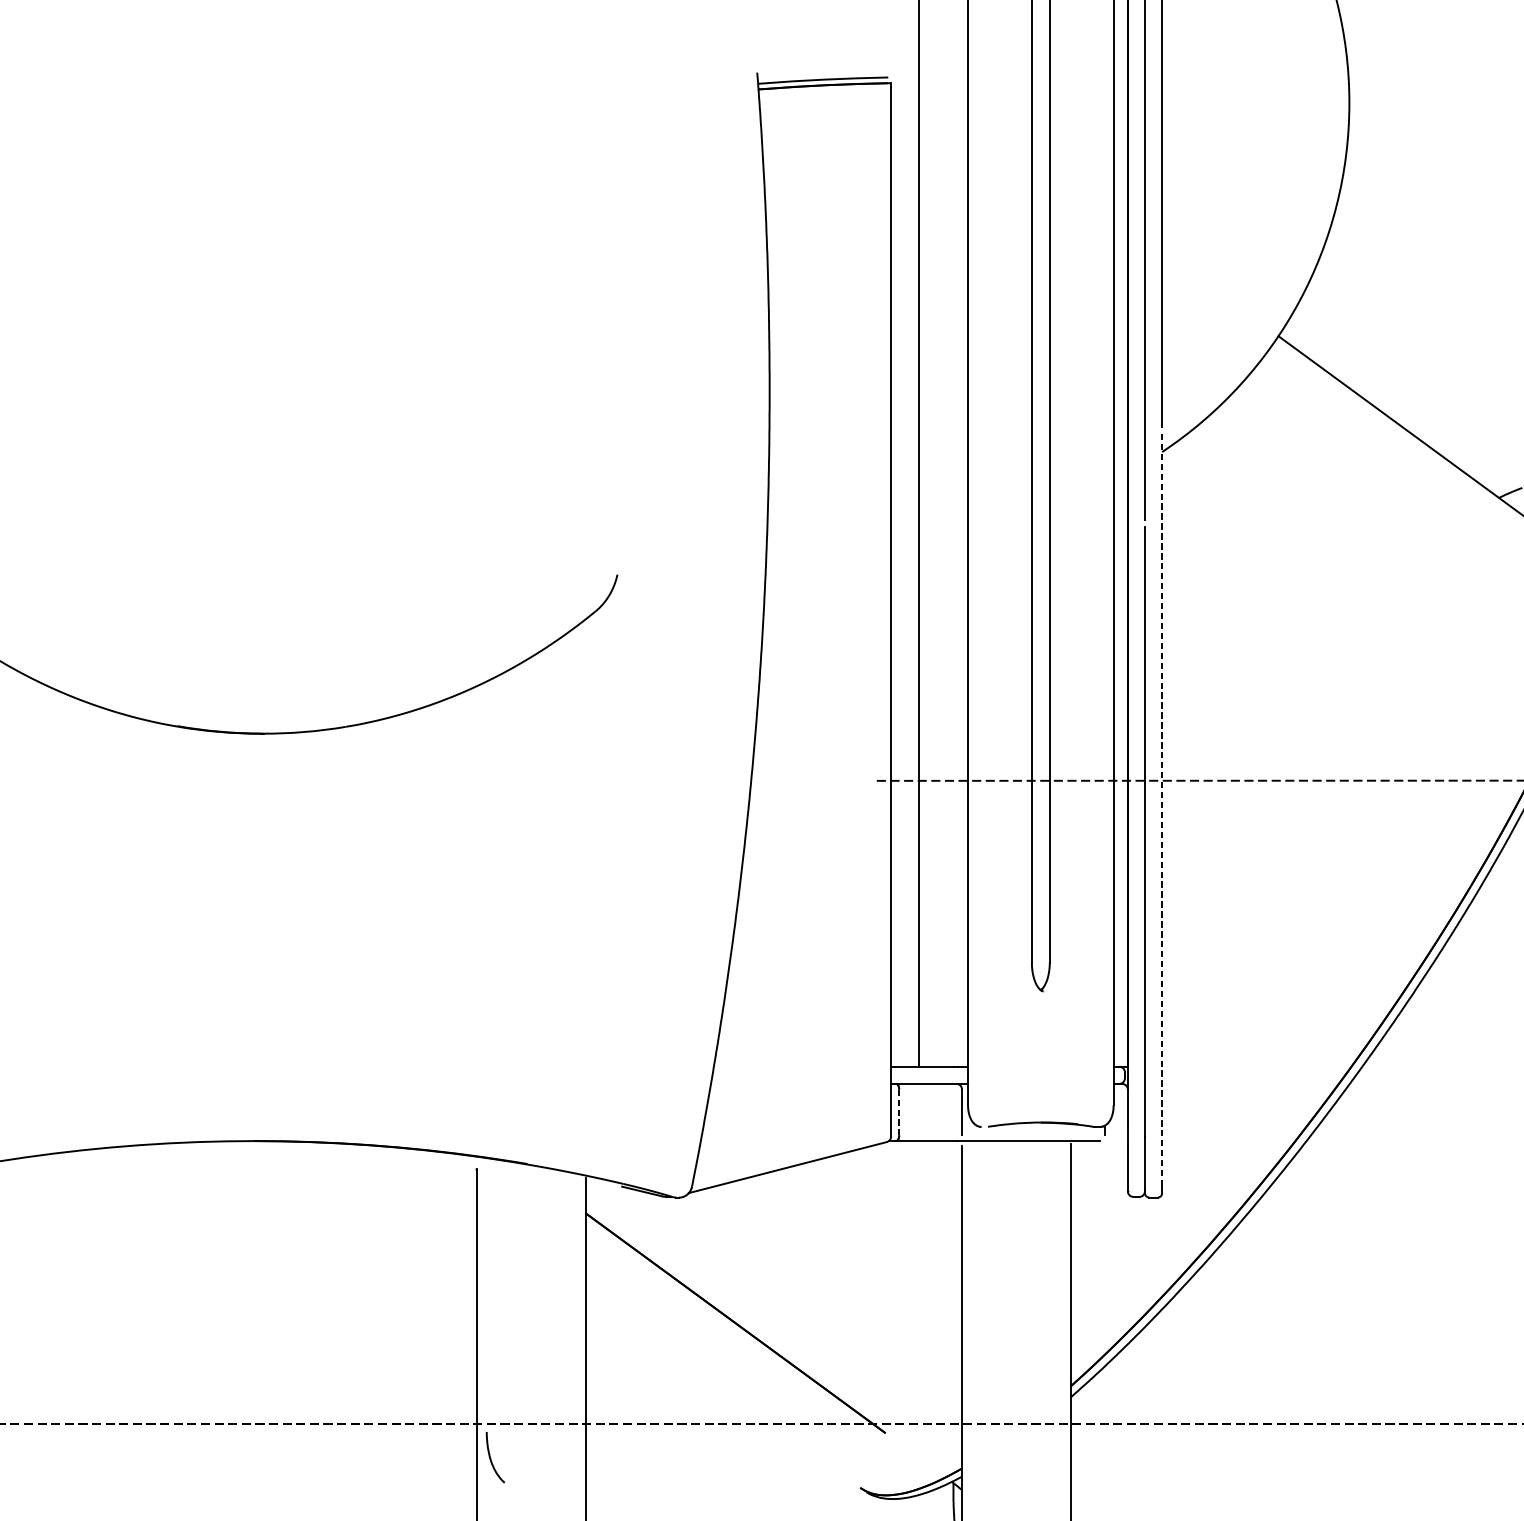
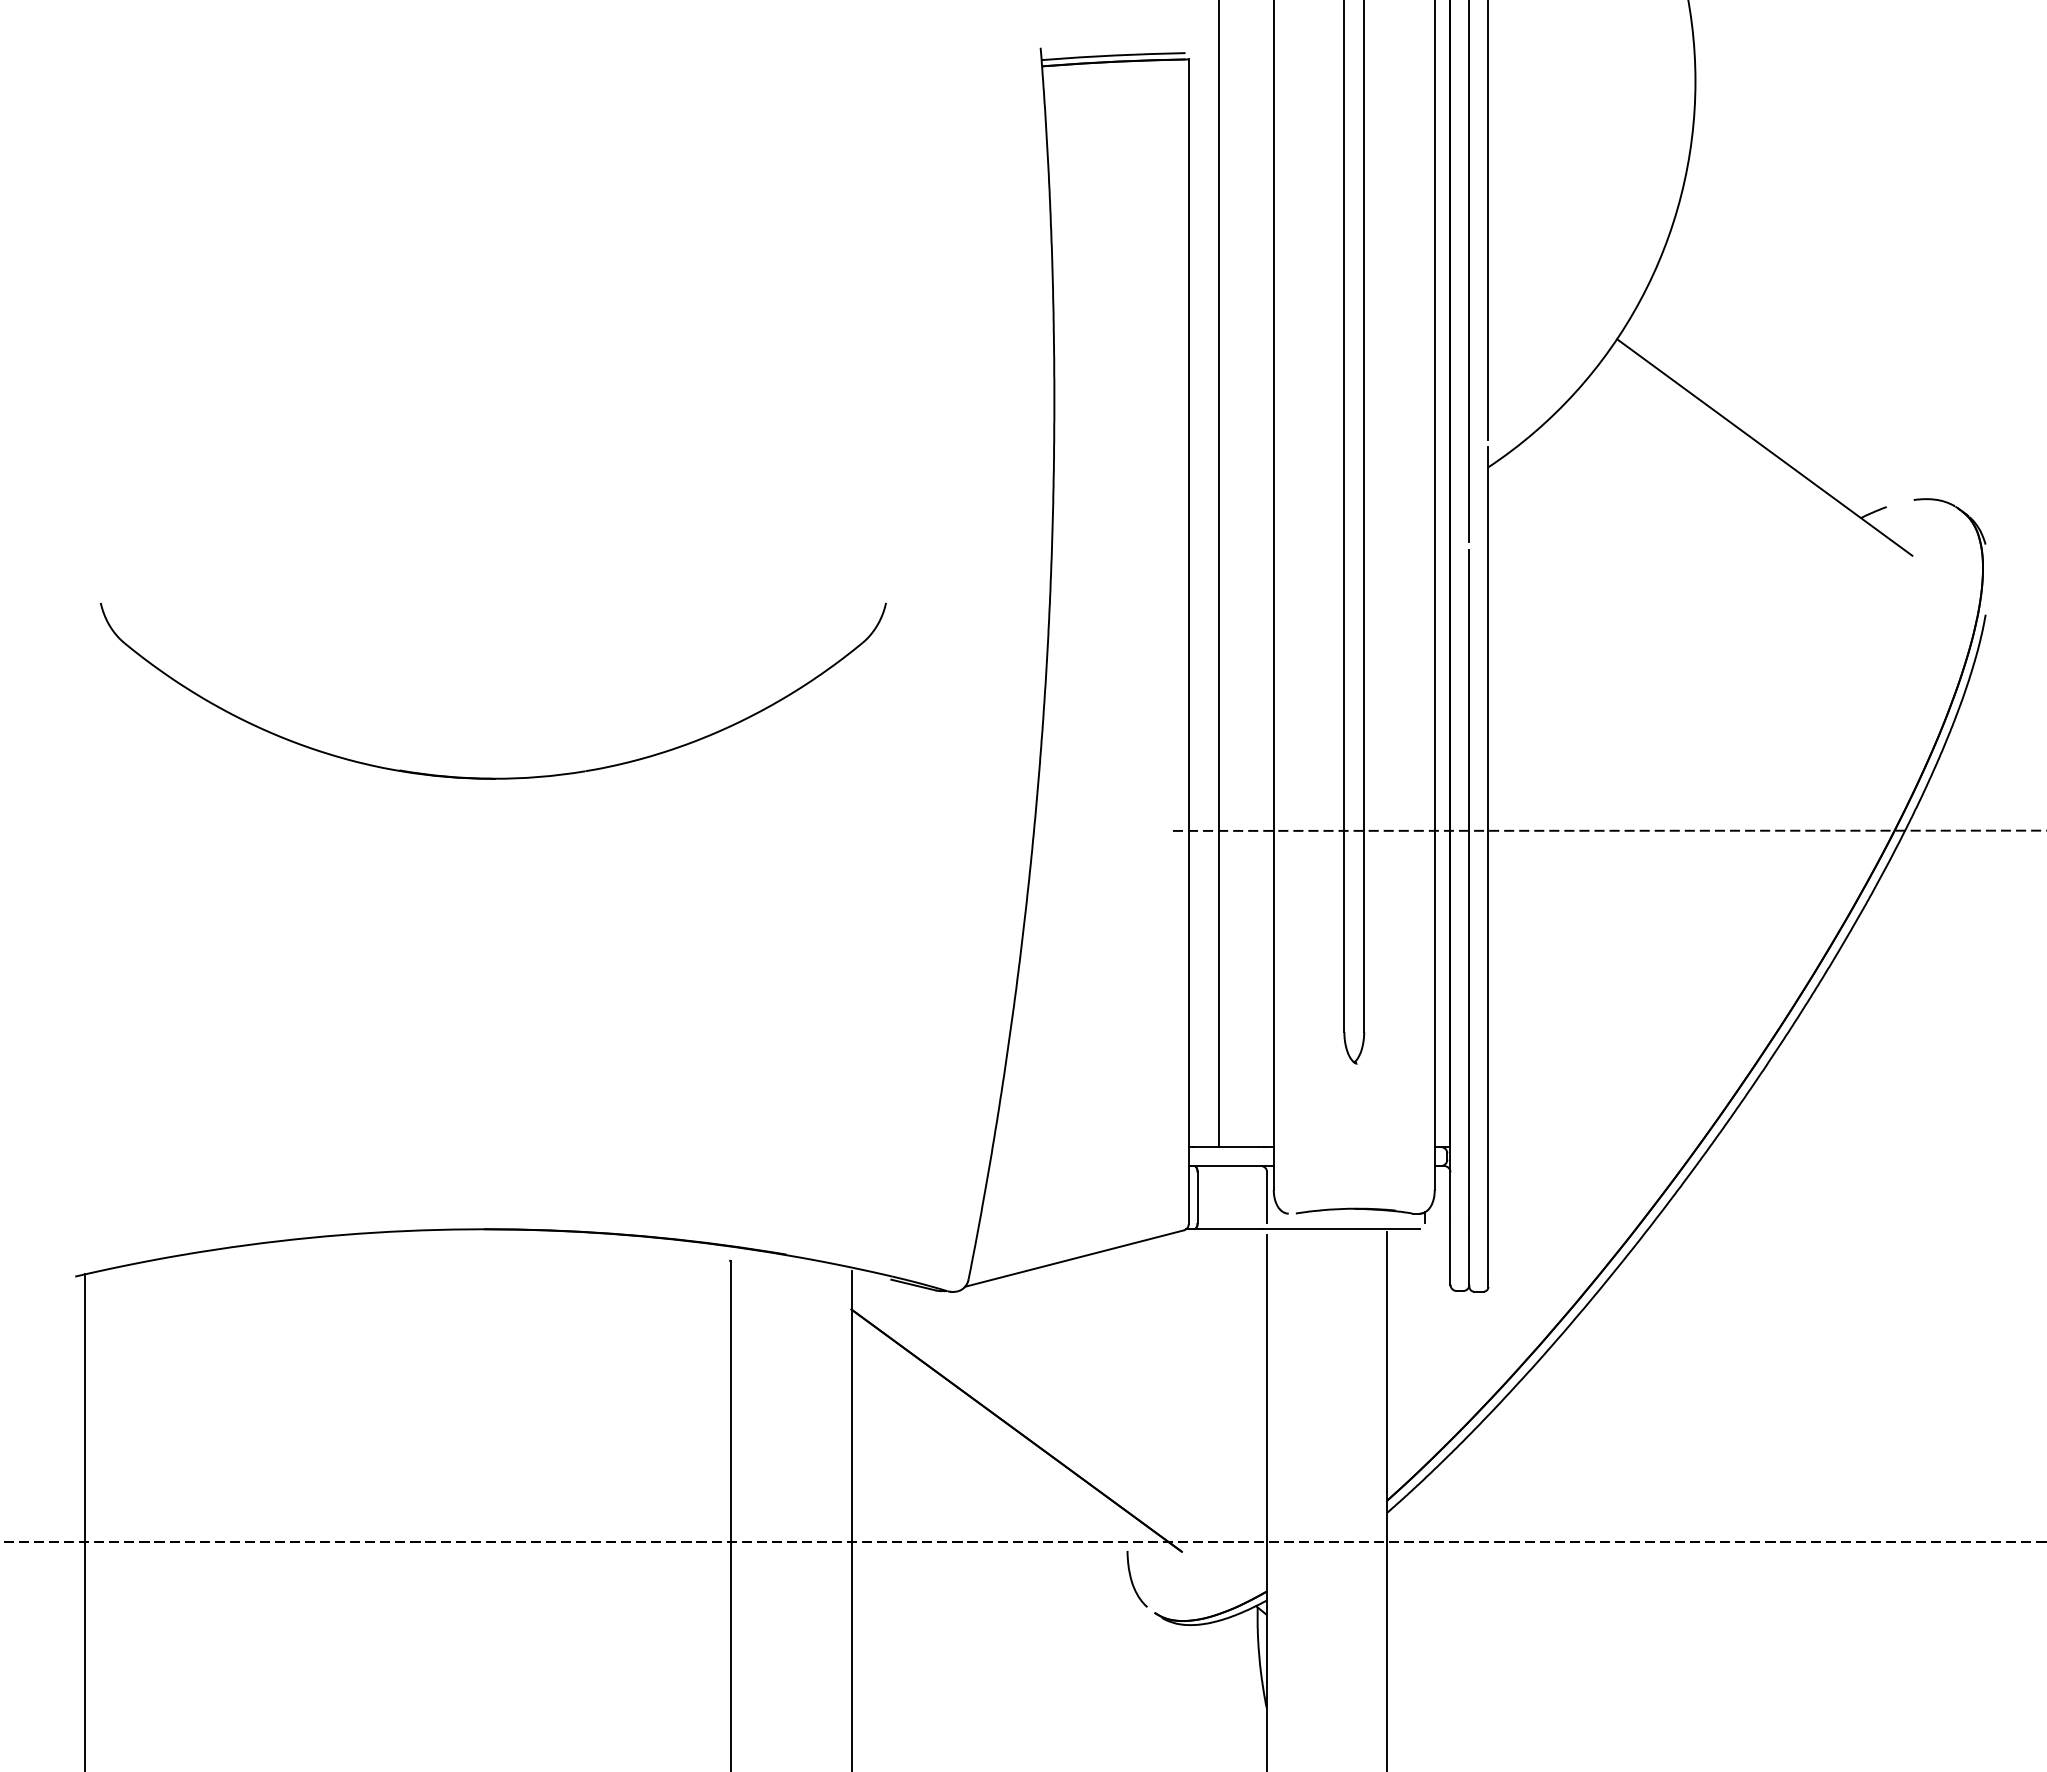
line: (1162, 809) -> (1488, 862), dashed -> solid
line: (899, 1113) -> (1197, 1198), dashed -> solid
curve: (491, 1457) -> (1132, 1579), moved

